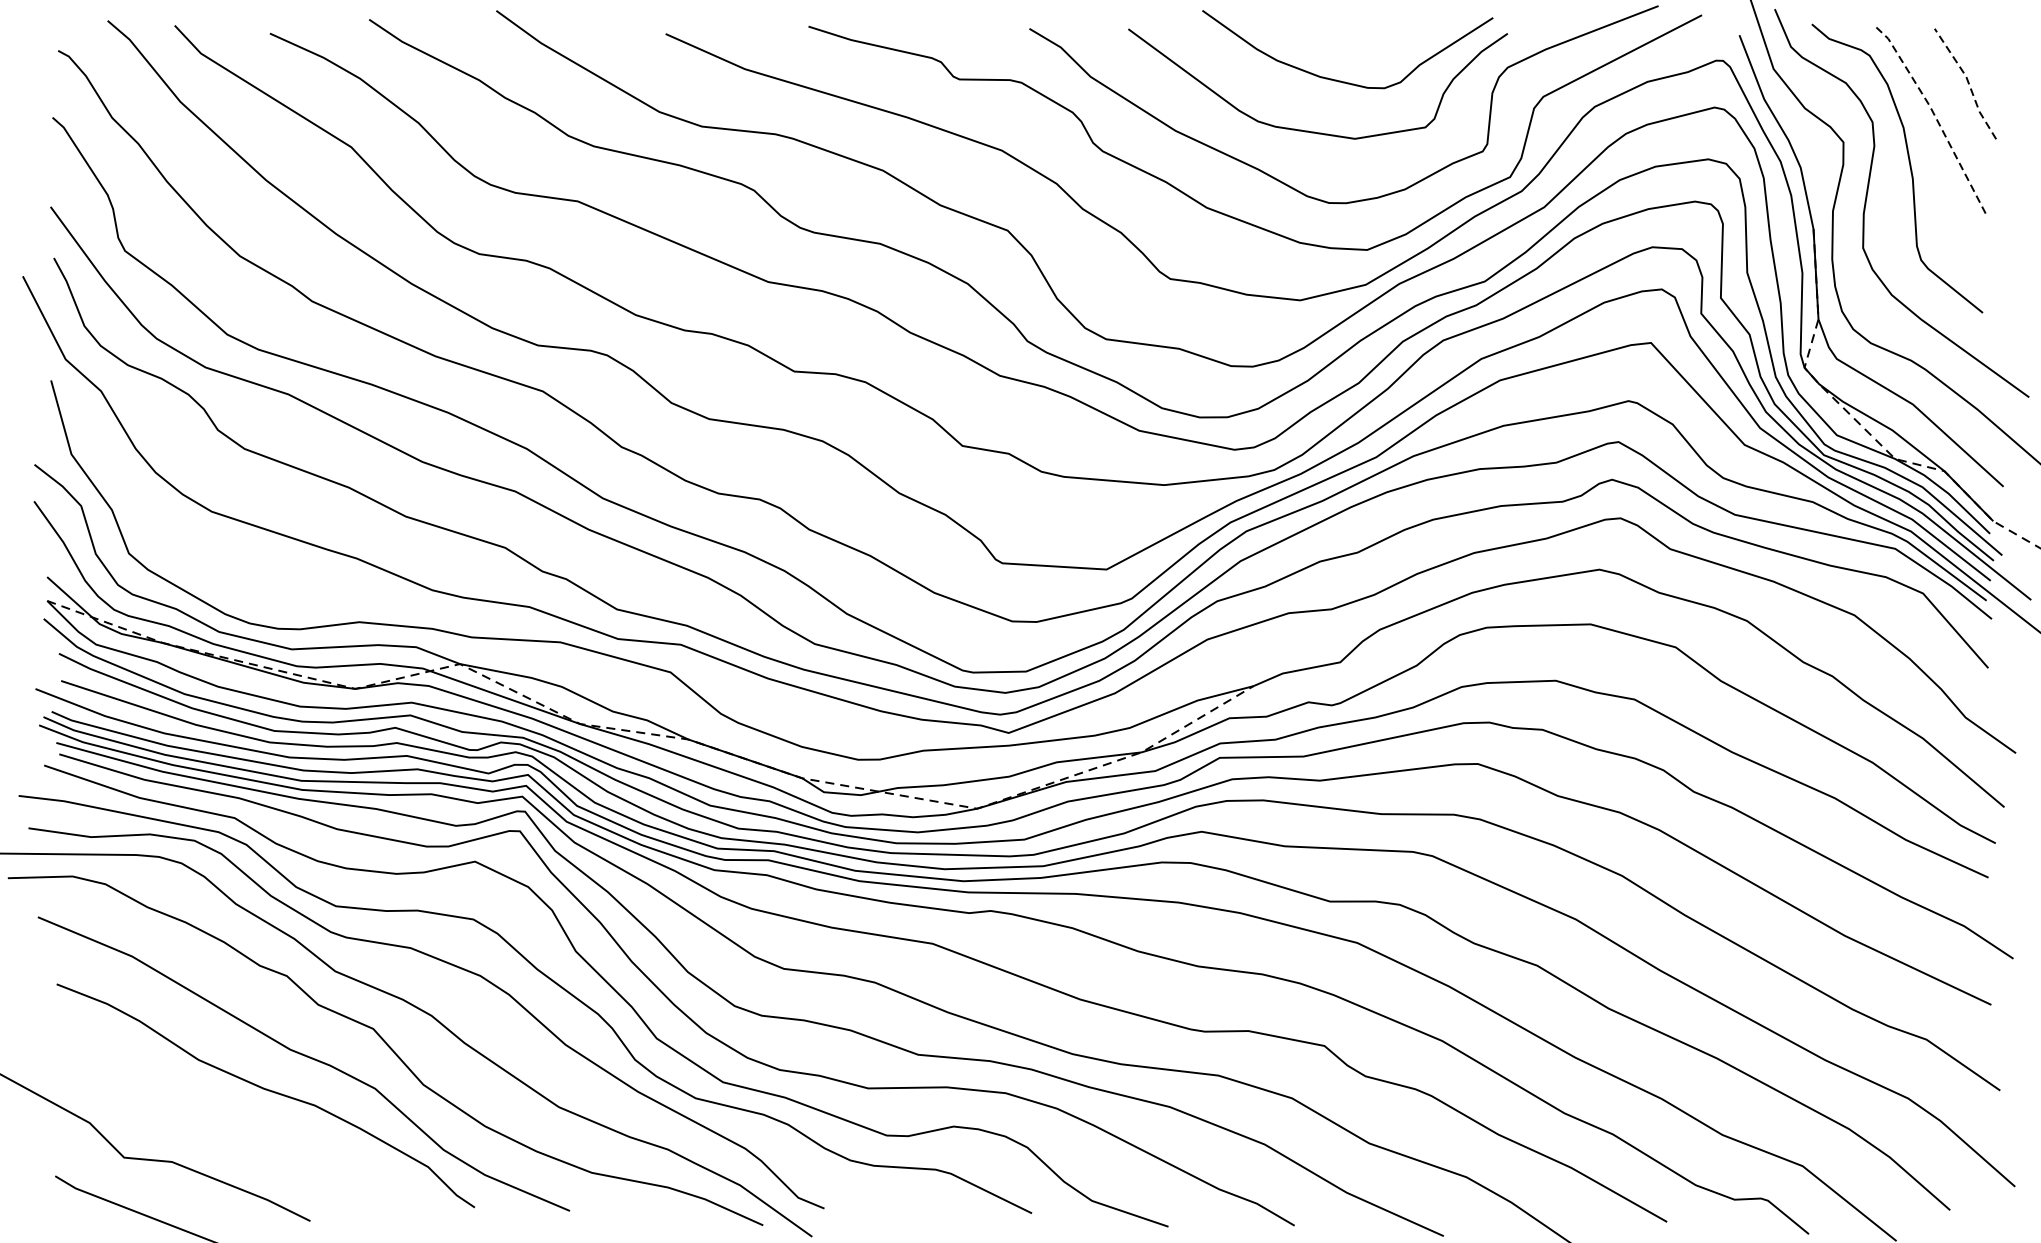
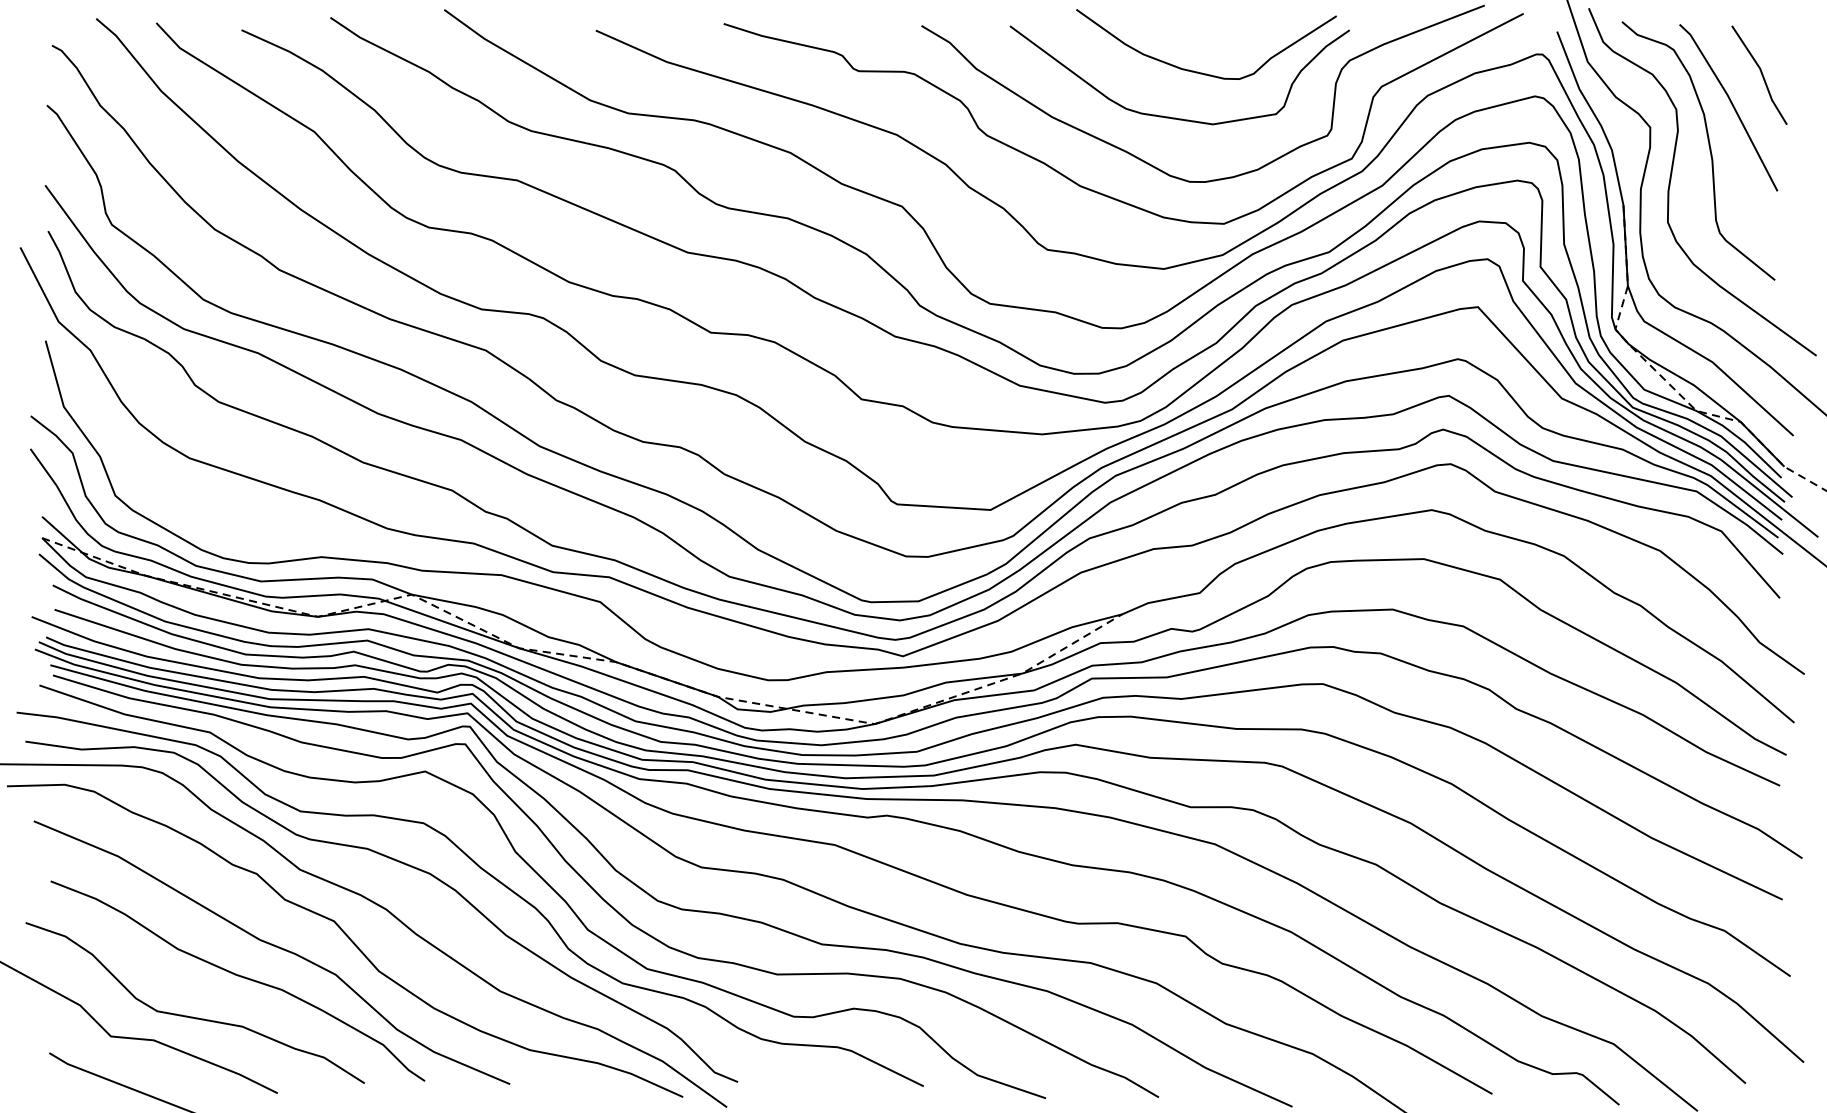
line: (1967, 81) -> (1761, 73), dashed -> solid
line: (1935, 115) -> (1732, 103), dashed -> solid
curve: (216, 1135) -> (193, 1016), added

